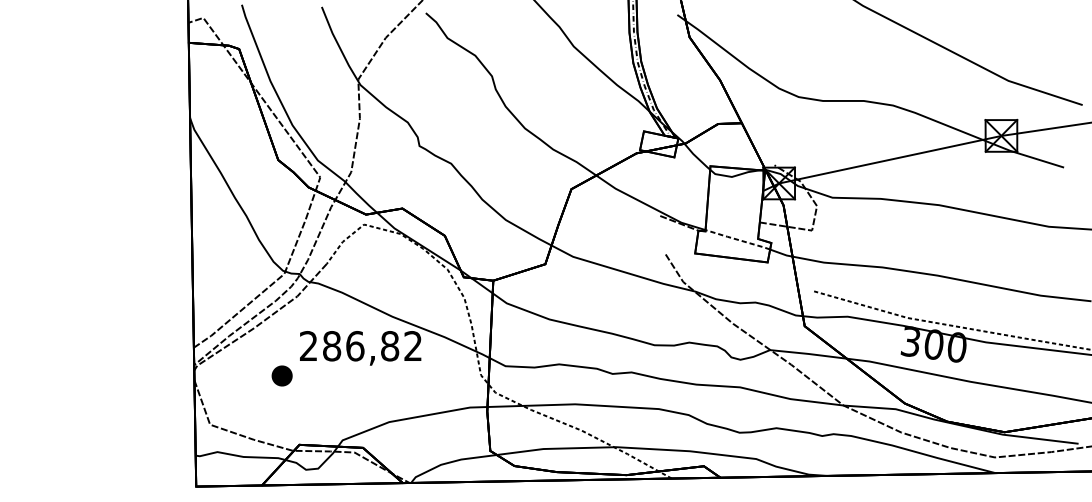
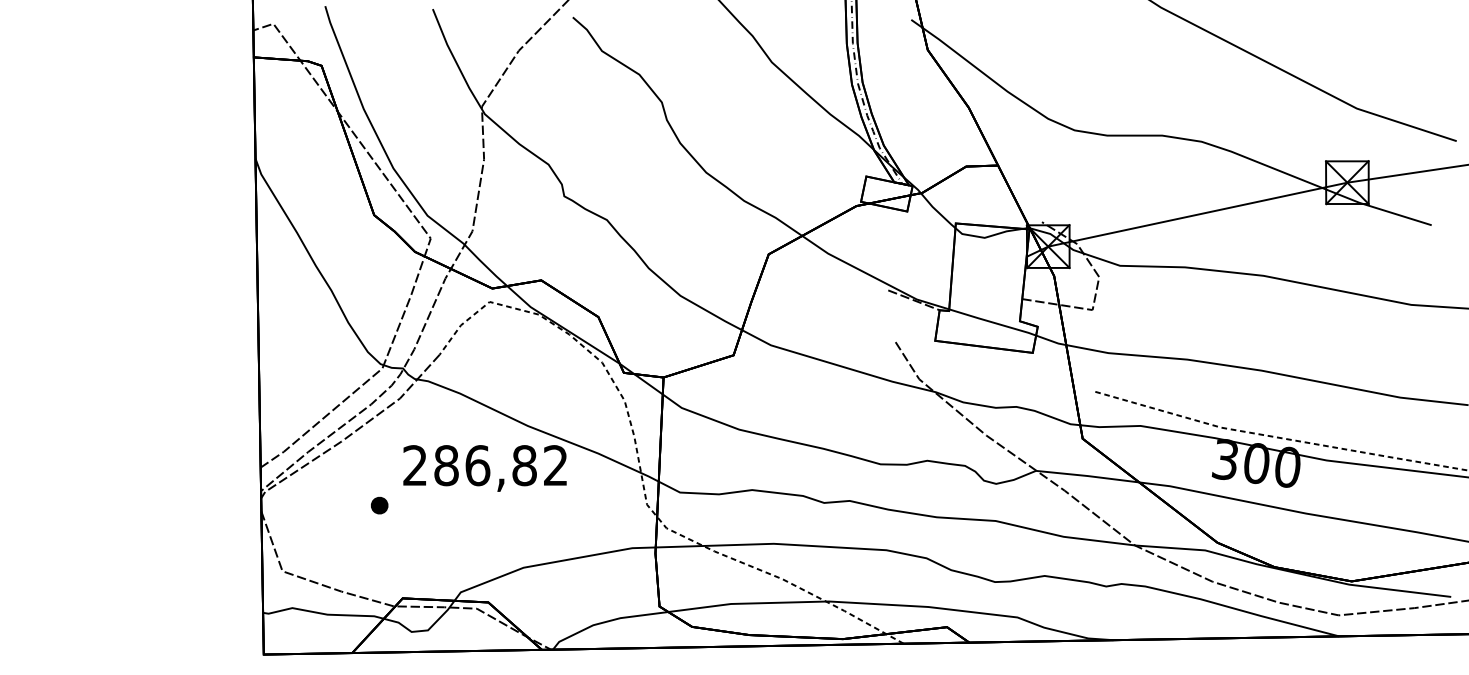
line: (737, 239) -> (992, 322), dashed -> solid
part: (282, 375) -> (379, 505), size x0.62

